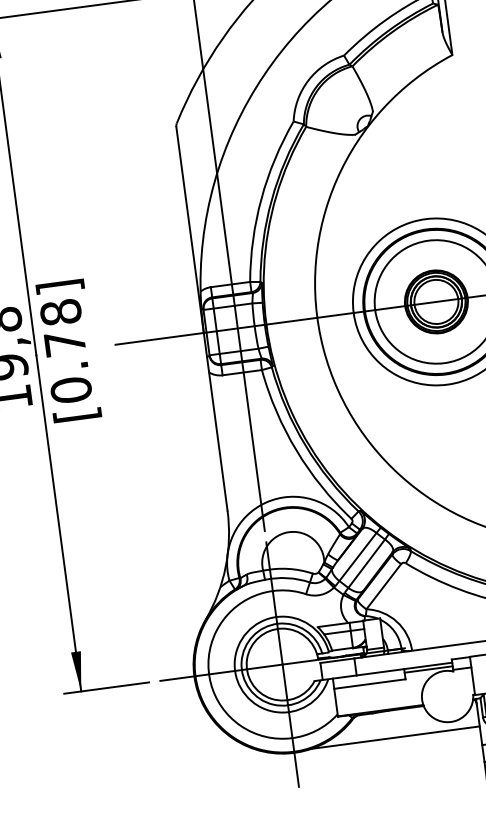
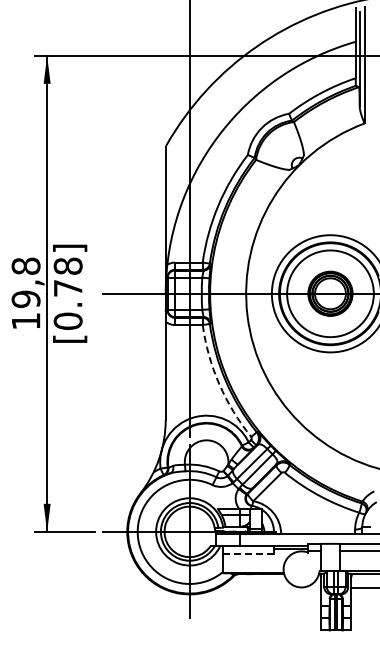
arc: (296, 450) -> (219, 384), solid -> dashed
line: (369, 684) -> (248, 553), solid -> dashed
line: (395, 738) -> (261, 593), removed

